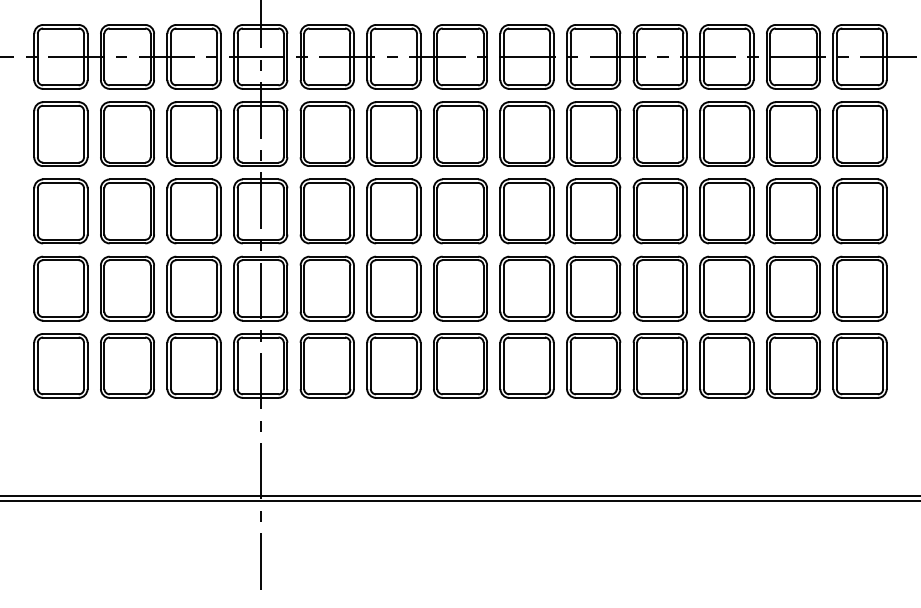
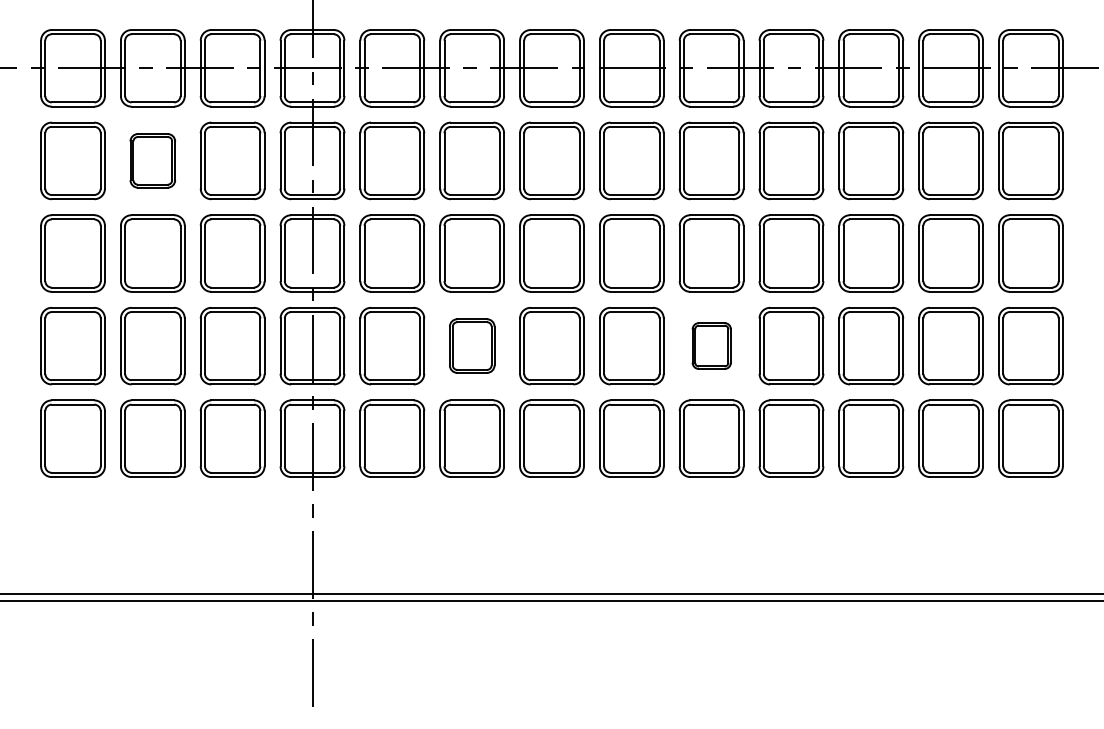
part: (127, 133) -> (152, 160), size x0.7
part: (393, 288) -> (471, 345), size x0.7
part: (593, 288) -> (711, 345), size x0.6

